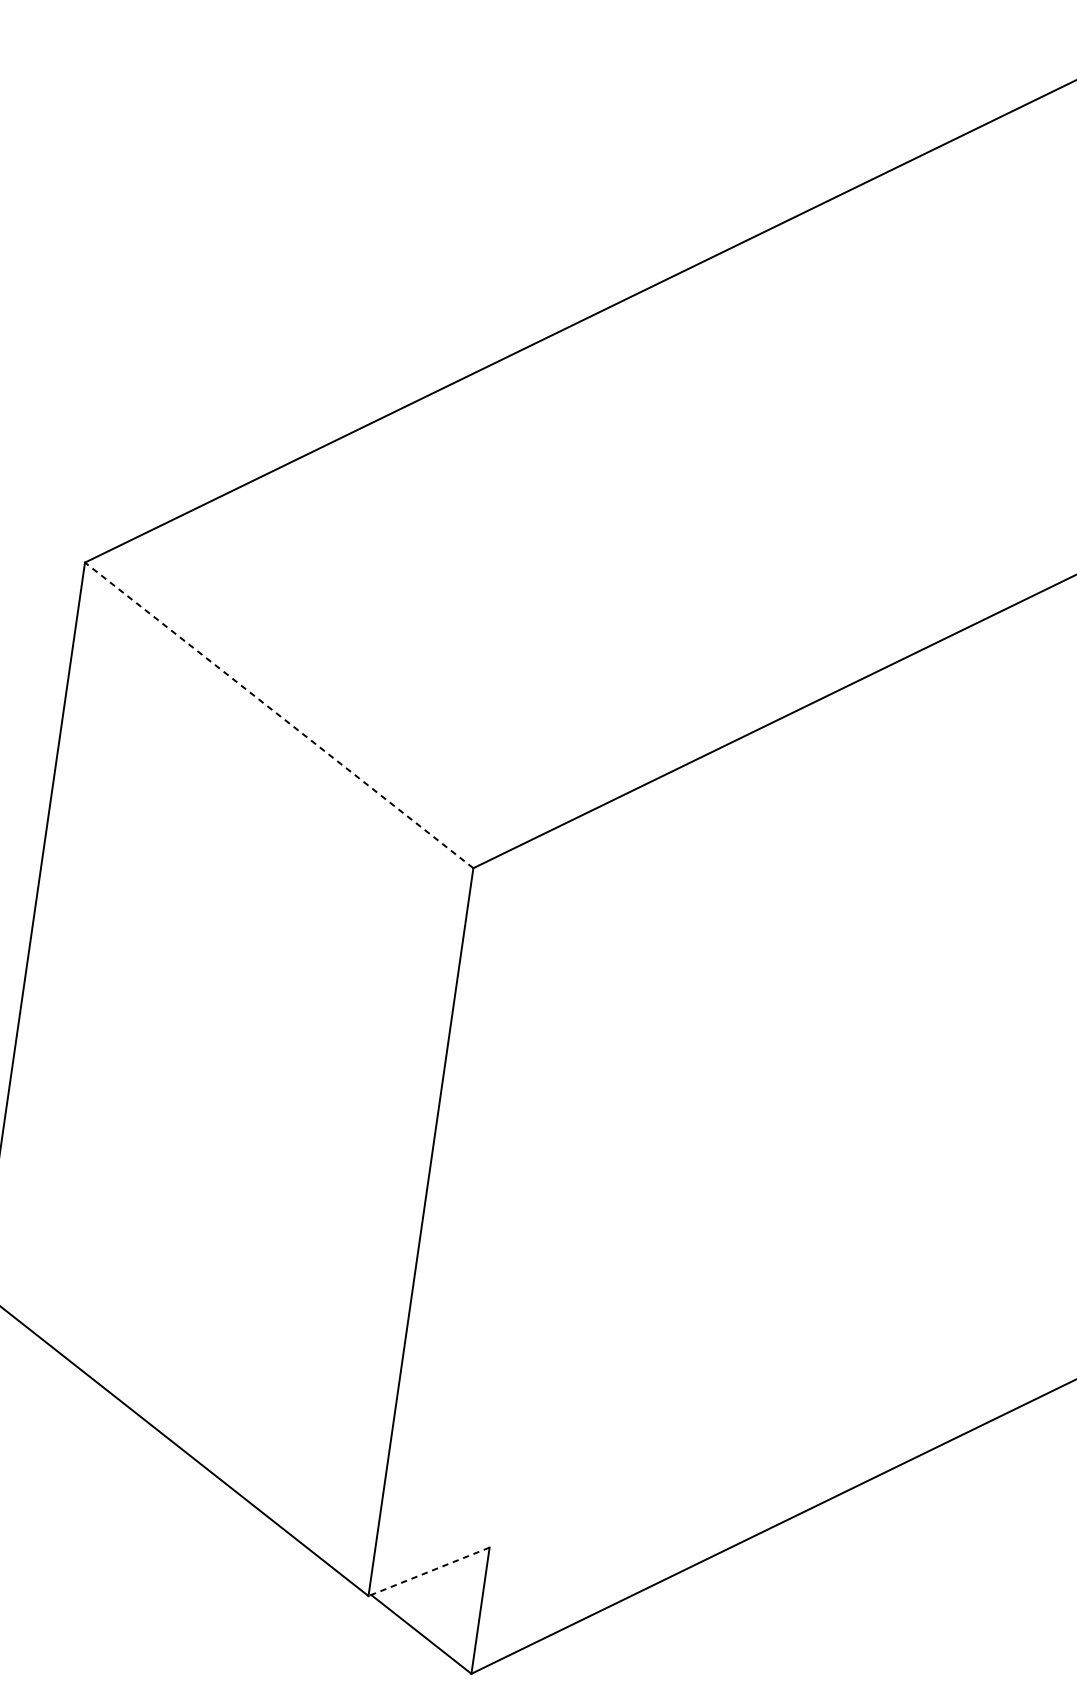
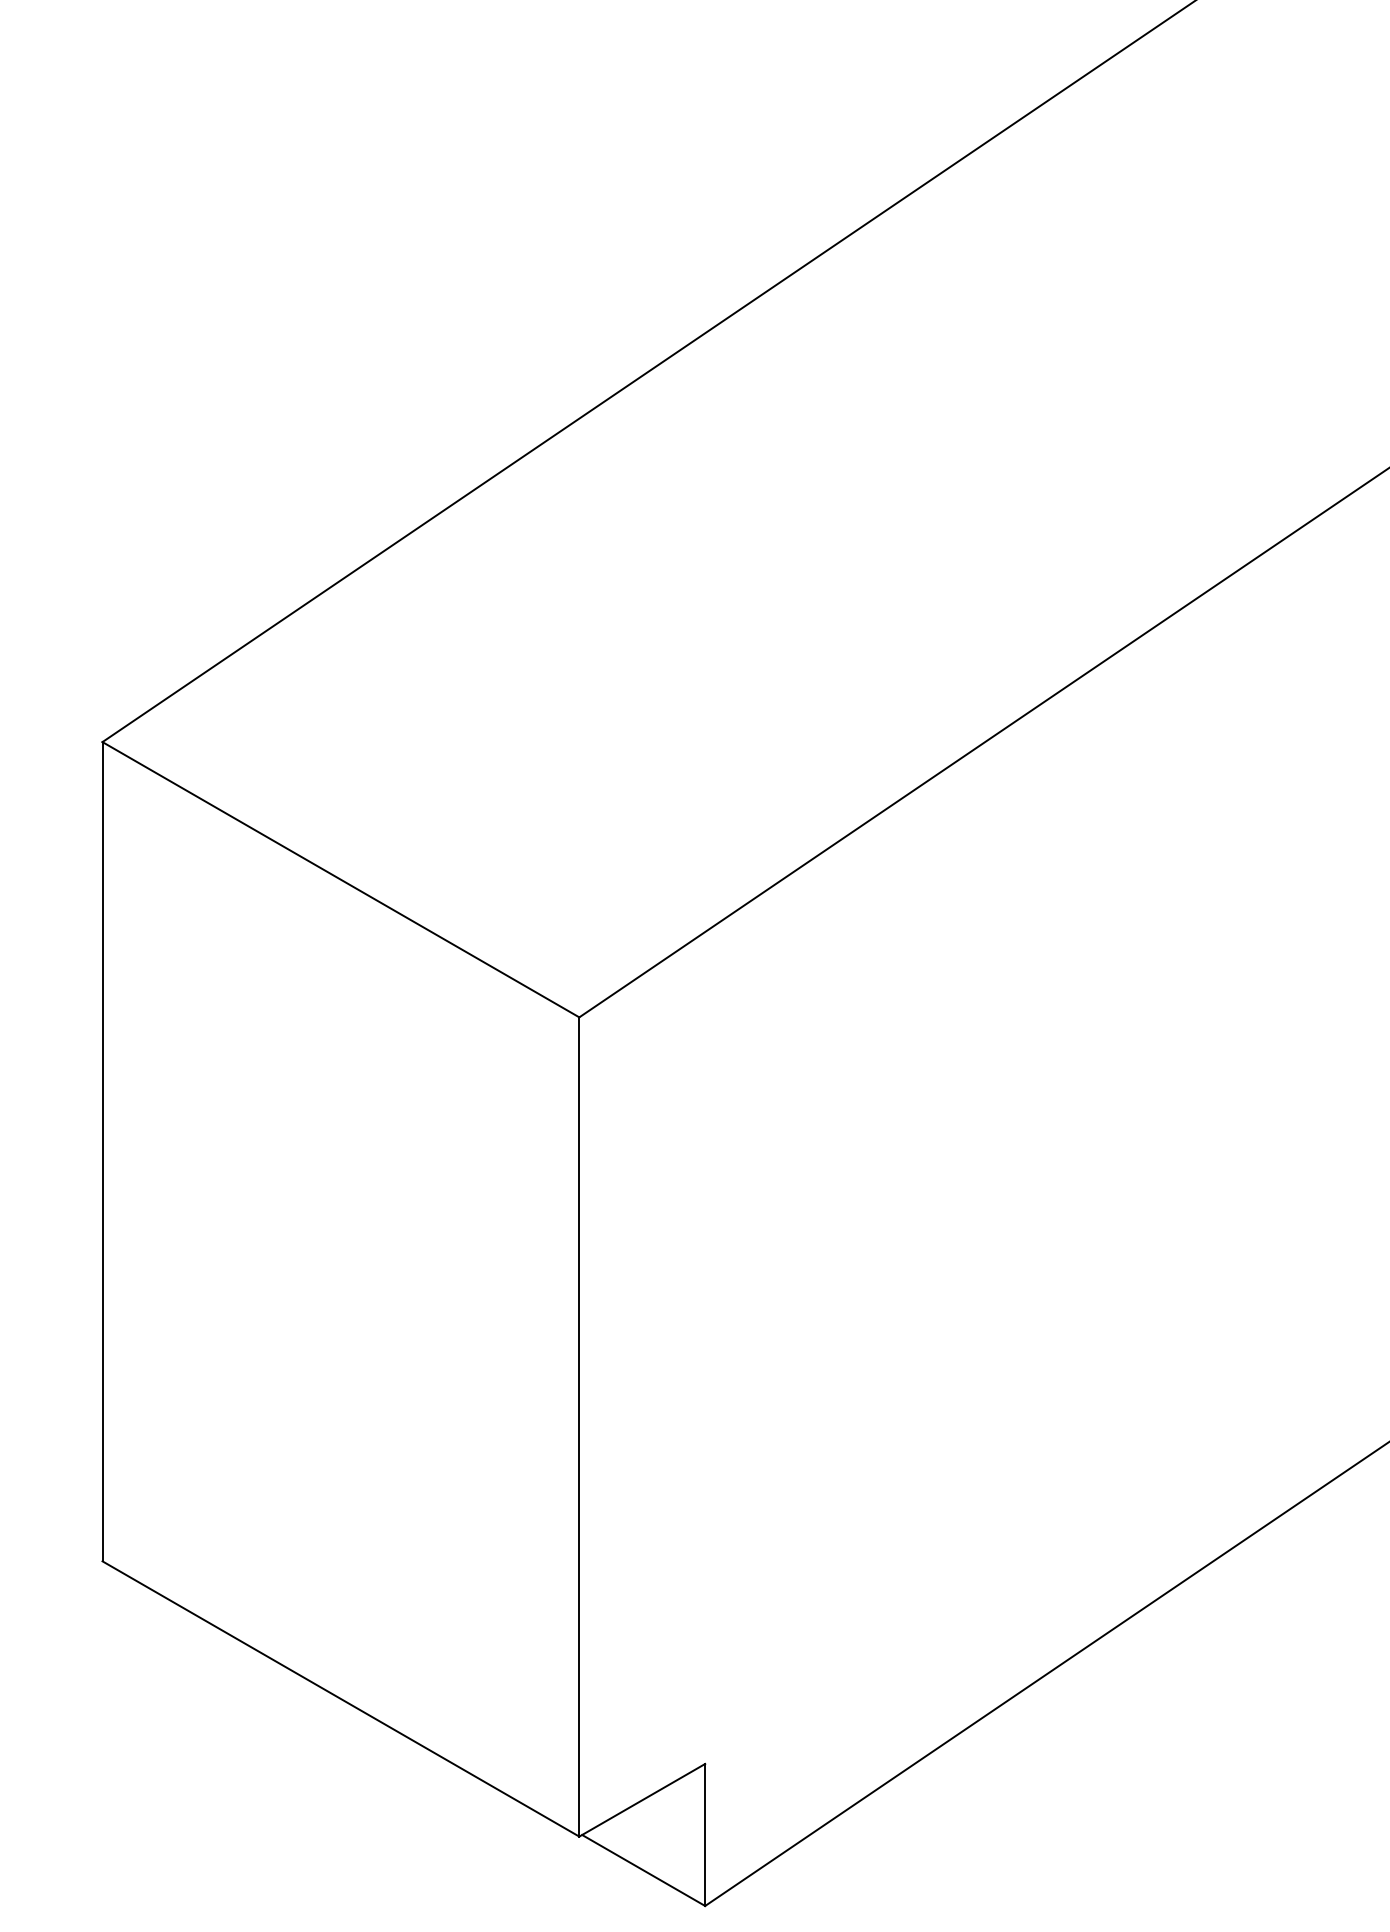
line: (278, 715) -> (340, 879), dashed -> solid
line: (429, 1572) -> (642, 1800), dashed -> solid

